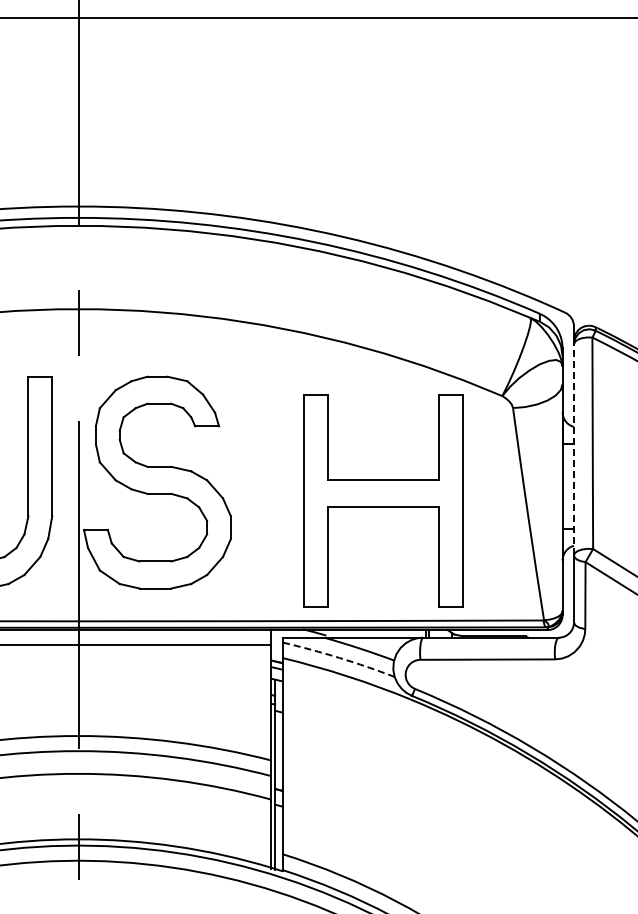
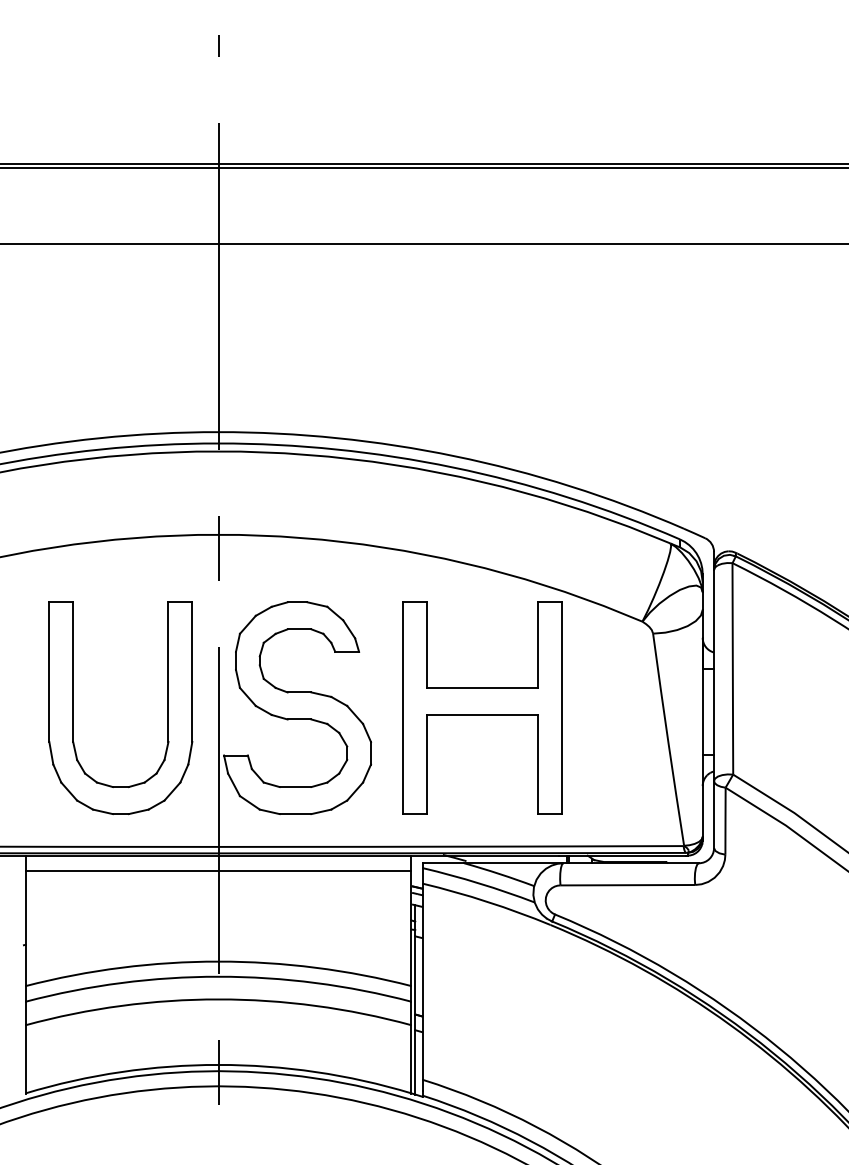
line: (574, 449) -> (714, 675), dashed -> solid
part: (383, 499) -> (482, 707), moved
arc: (339, 657) -> (479, 883), dashed -> solid

